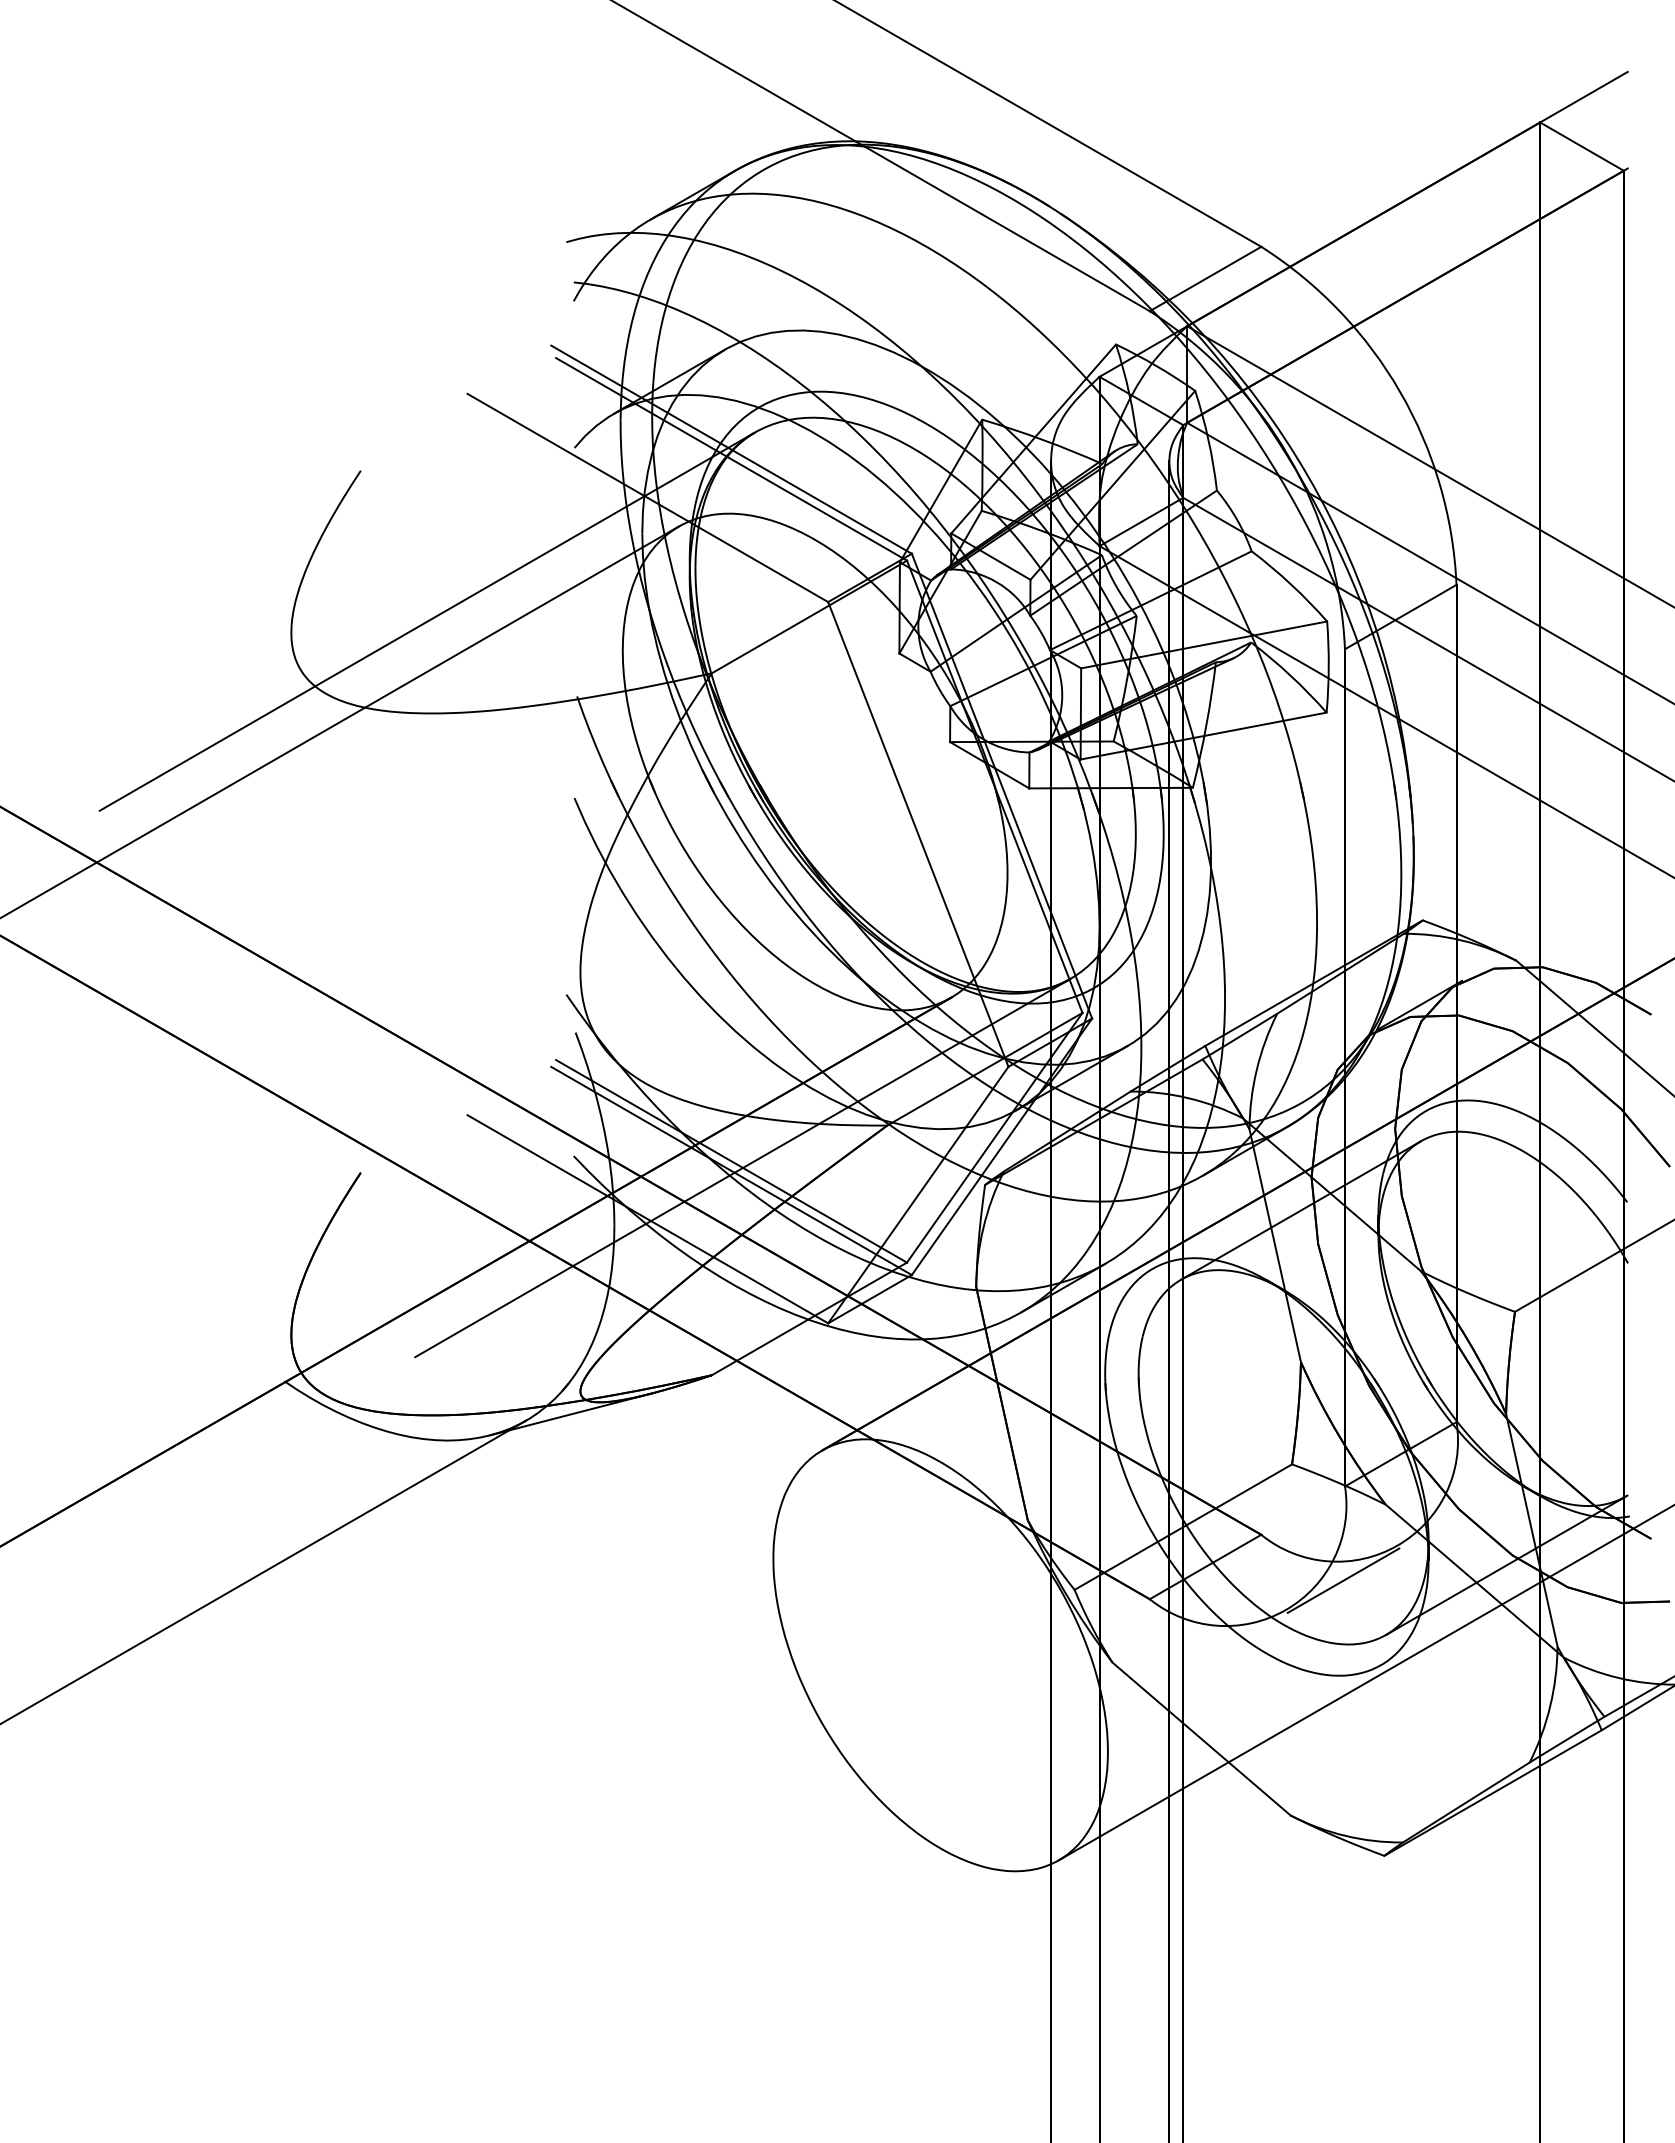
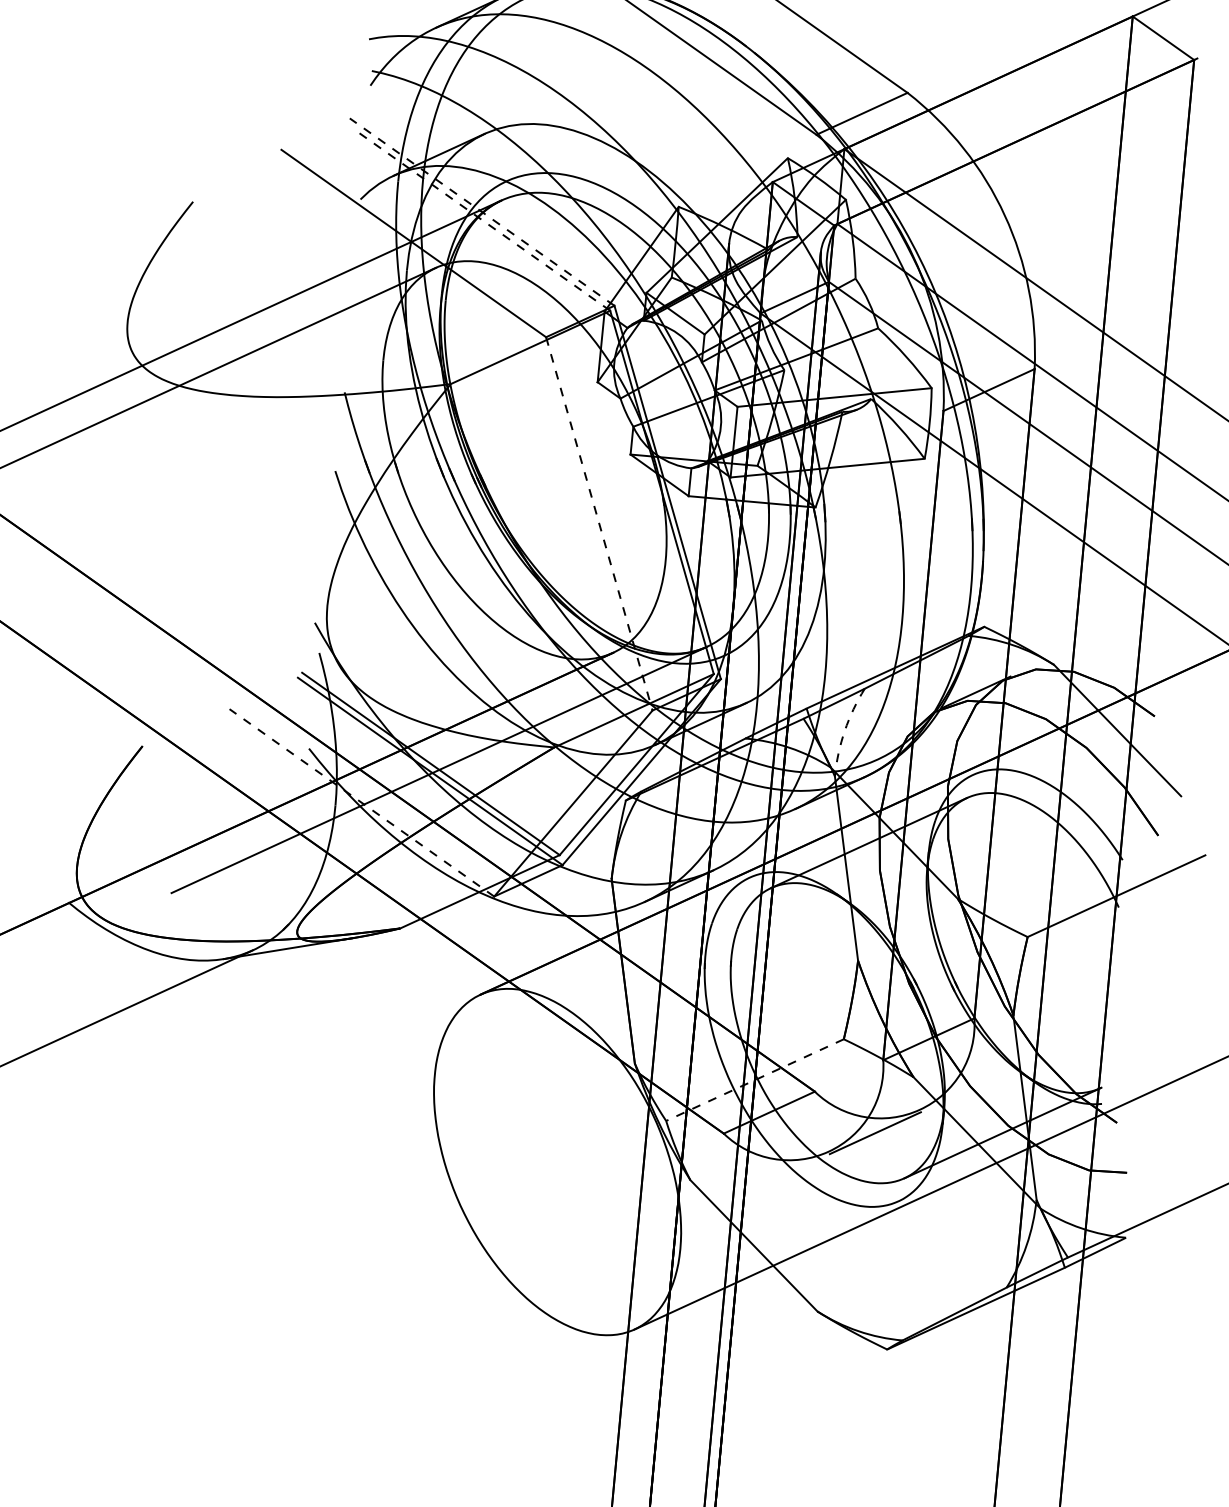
line: (731, 449) -> (482, 211), solid -> dashed
line: (731, 459) -> (481, 219), solid -> dashed
line: (918, 834) -> (599, 523), solid -> dashed
arc: (1256, 1069) -> (844, 730), solid -> dashed
line: (647, 1219) -> (361, 803), solid -> dashed
line: (1183, 1527) -> (755, 1080), solid -> dashed

